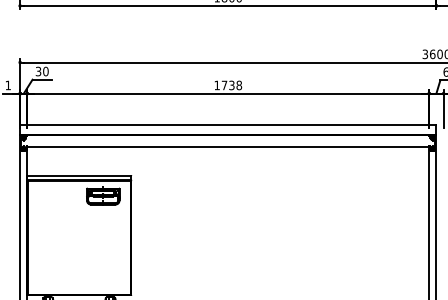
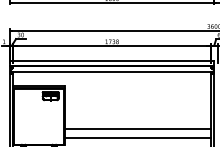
line: (280, 262) -> (137, 128), added
line: (280, 282) -> (137, 138), added

